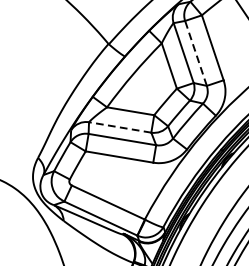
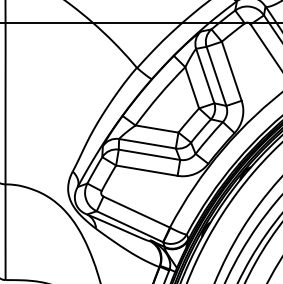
line: (196, 52) -> (216, 75), dashed -> solid
line: (120, 127) -> (147, 143), dashed -> solid

